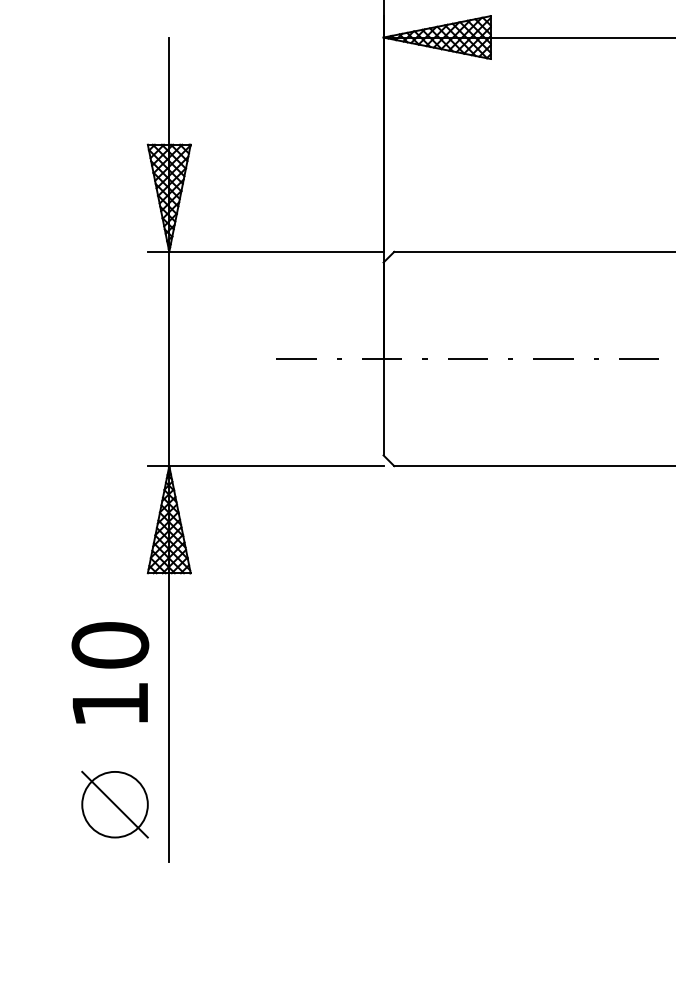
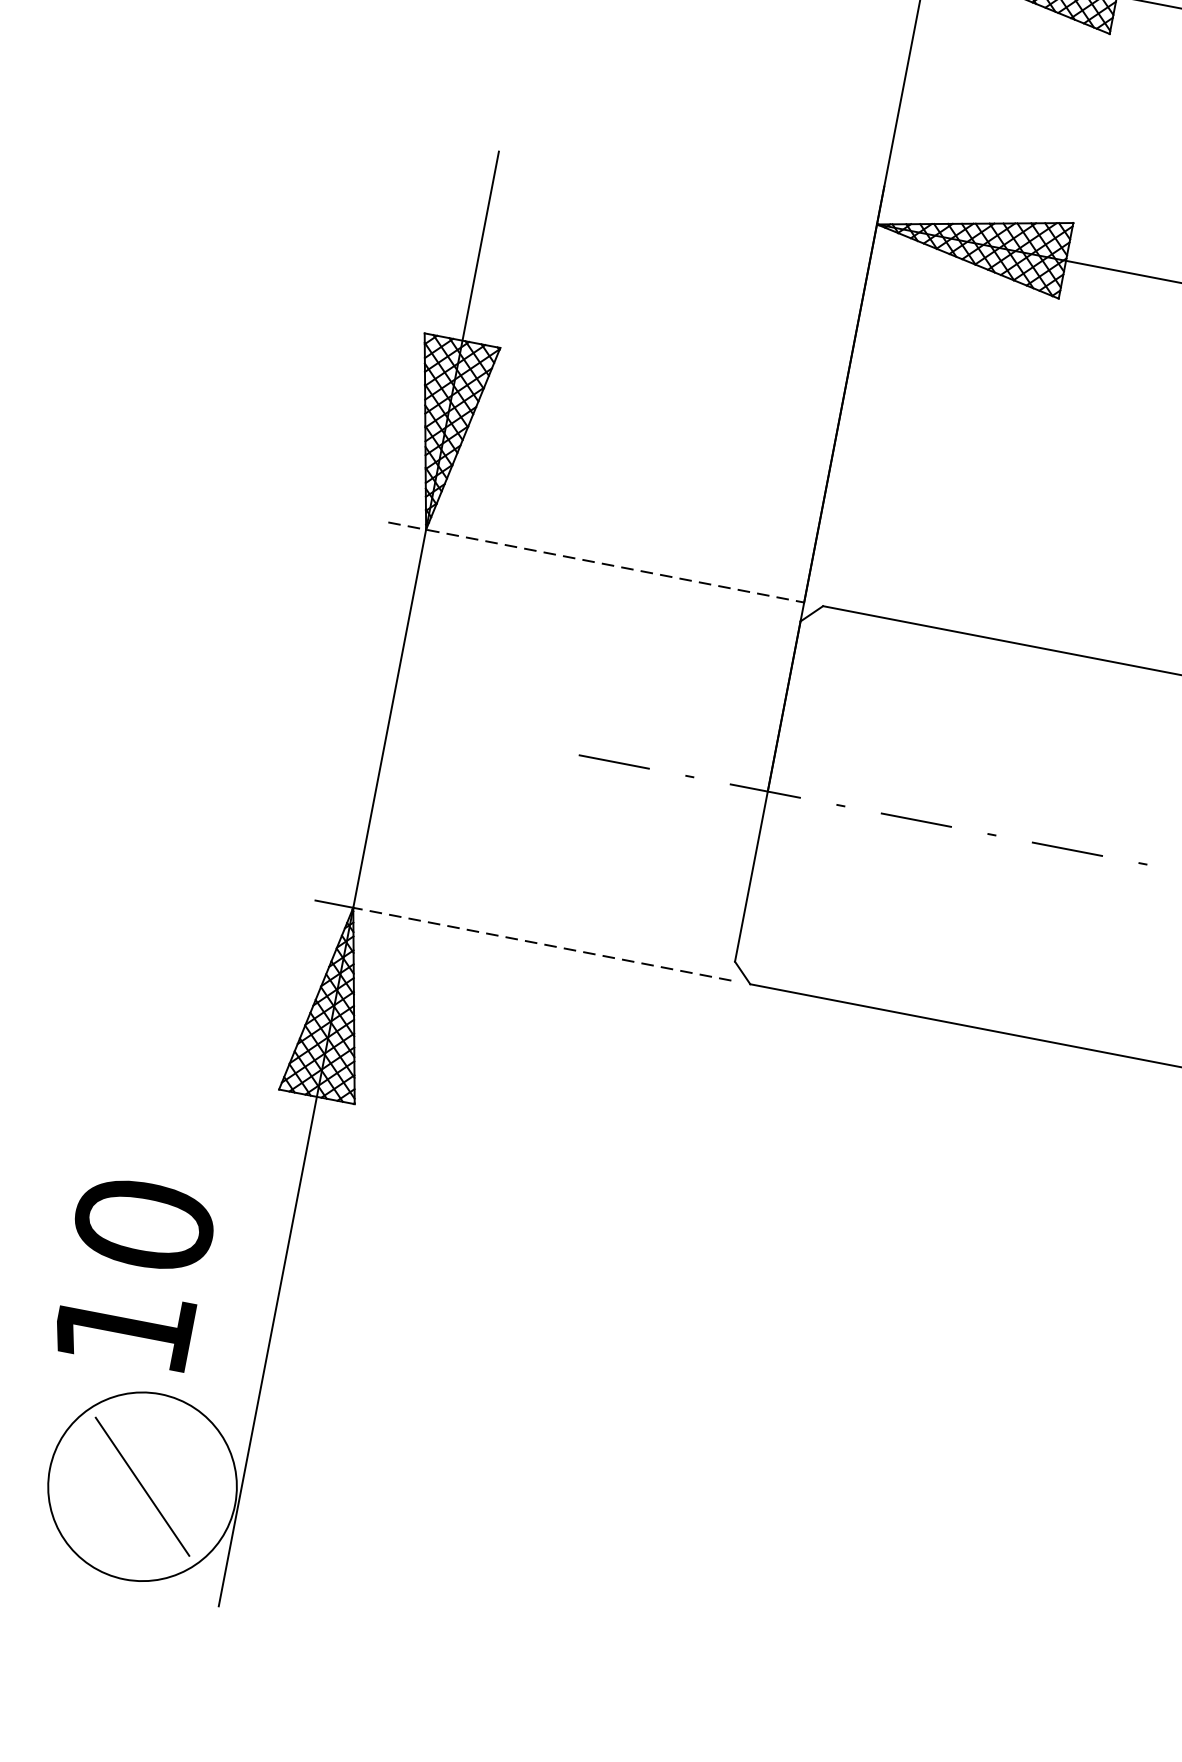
line: (265, 251) -> (595, 561), solid -> dashed
line: (275, 466) -> (540, 944), solid -> dashed
text: (110, 672) -> (135, 1272), moved
circle: (114, 804) -> (141, 1486), size x1.6

